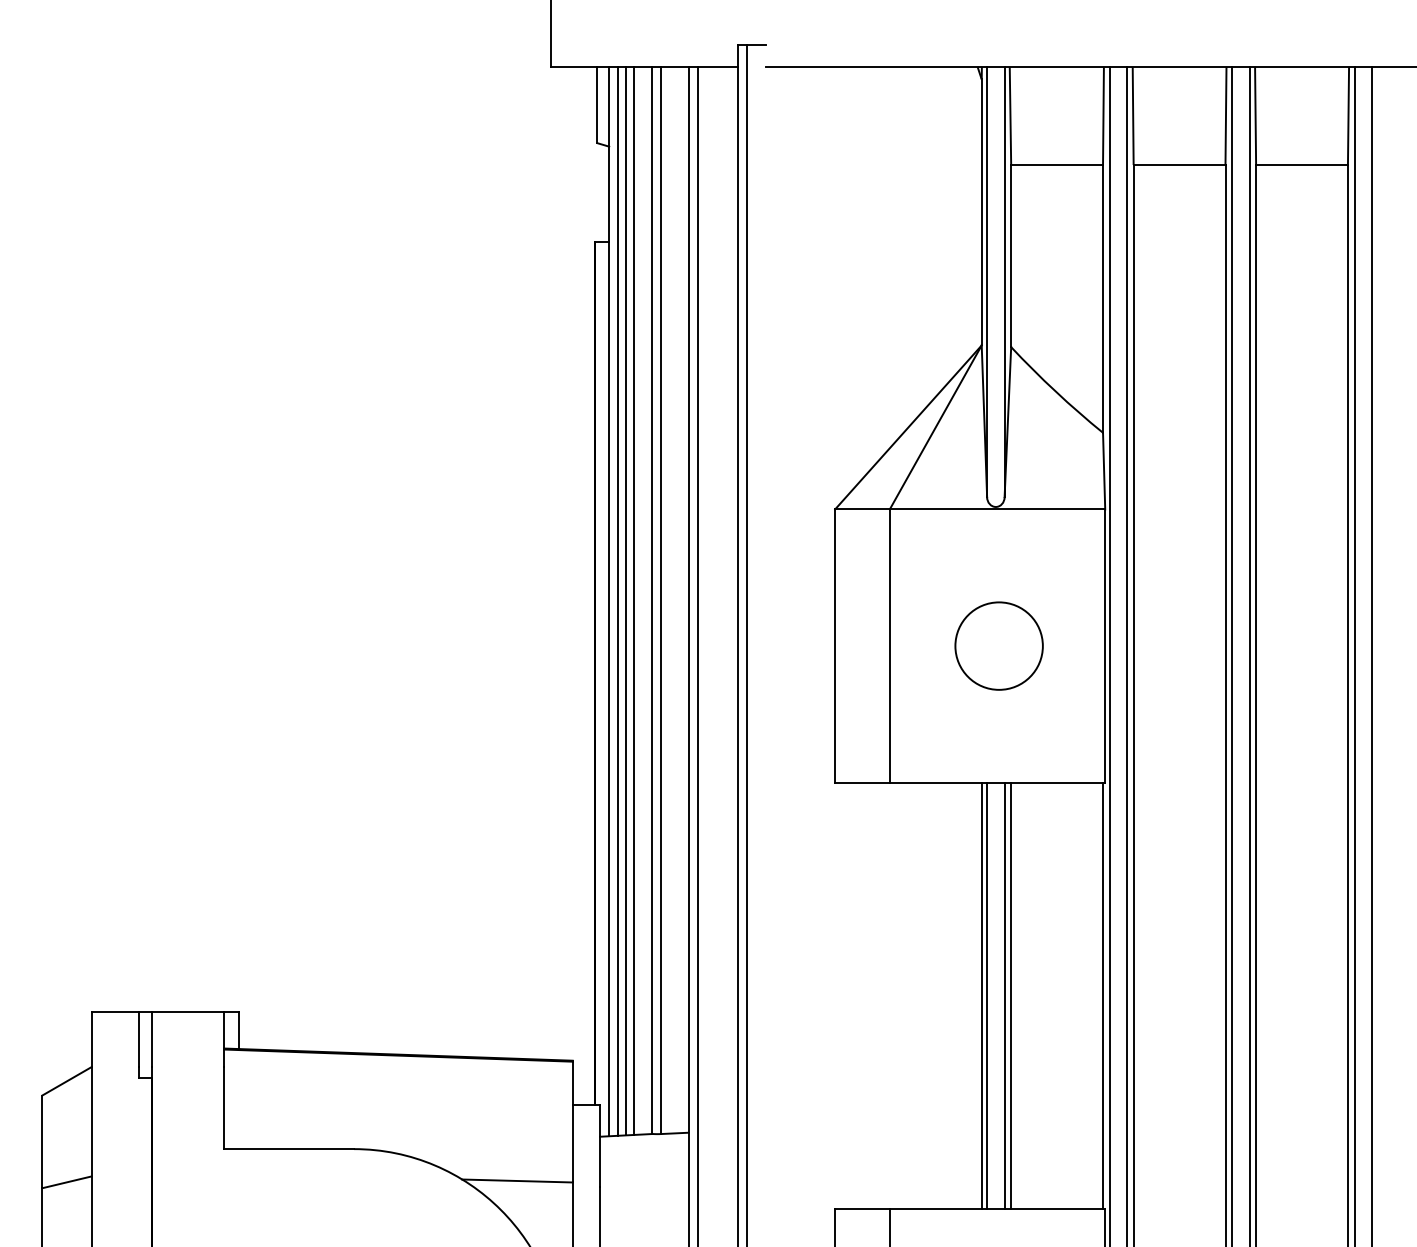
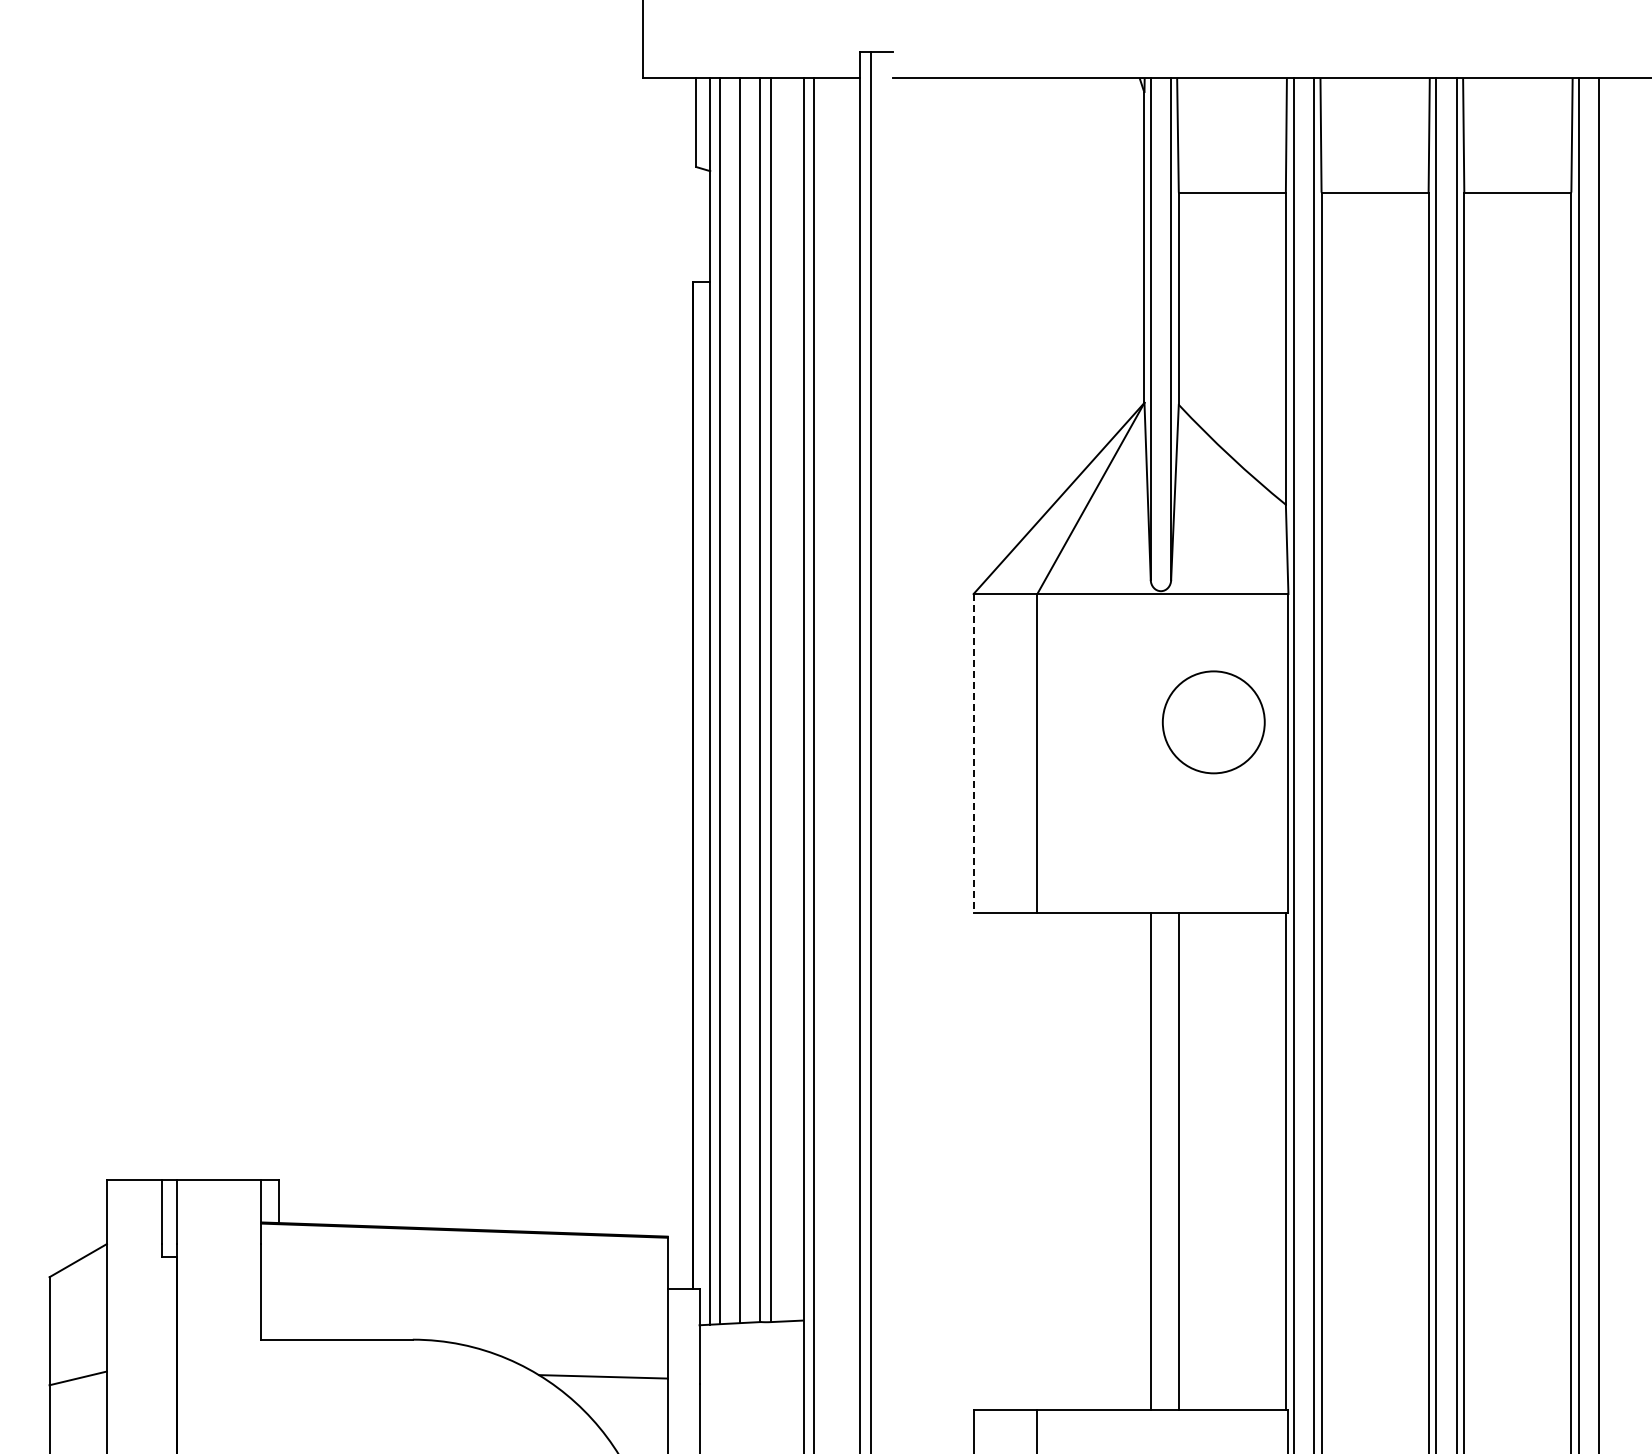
line: (625, 600) -> (729, 700), removed
line: (835, 646) -> (973, 753), solid -> dashed
circle: (998, 646) -> (1213, 722), moved
line: (981, 995) -> (1144, 1160), removed
line: (1004, 995) -> (1171, 1160), removed

